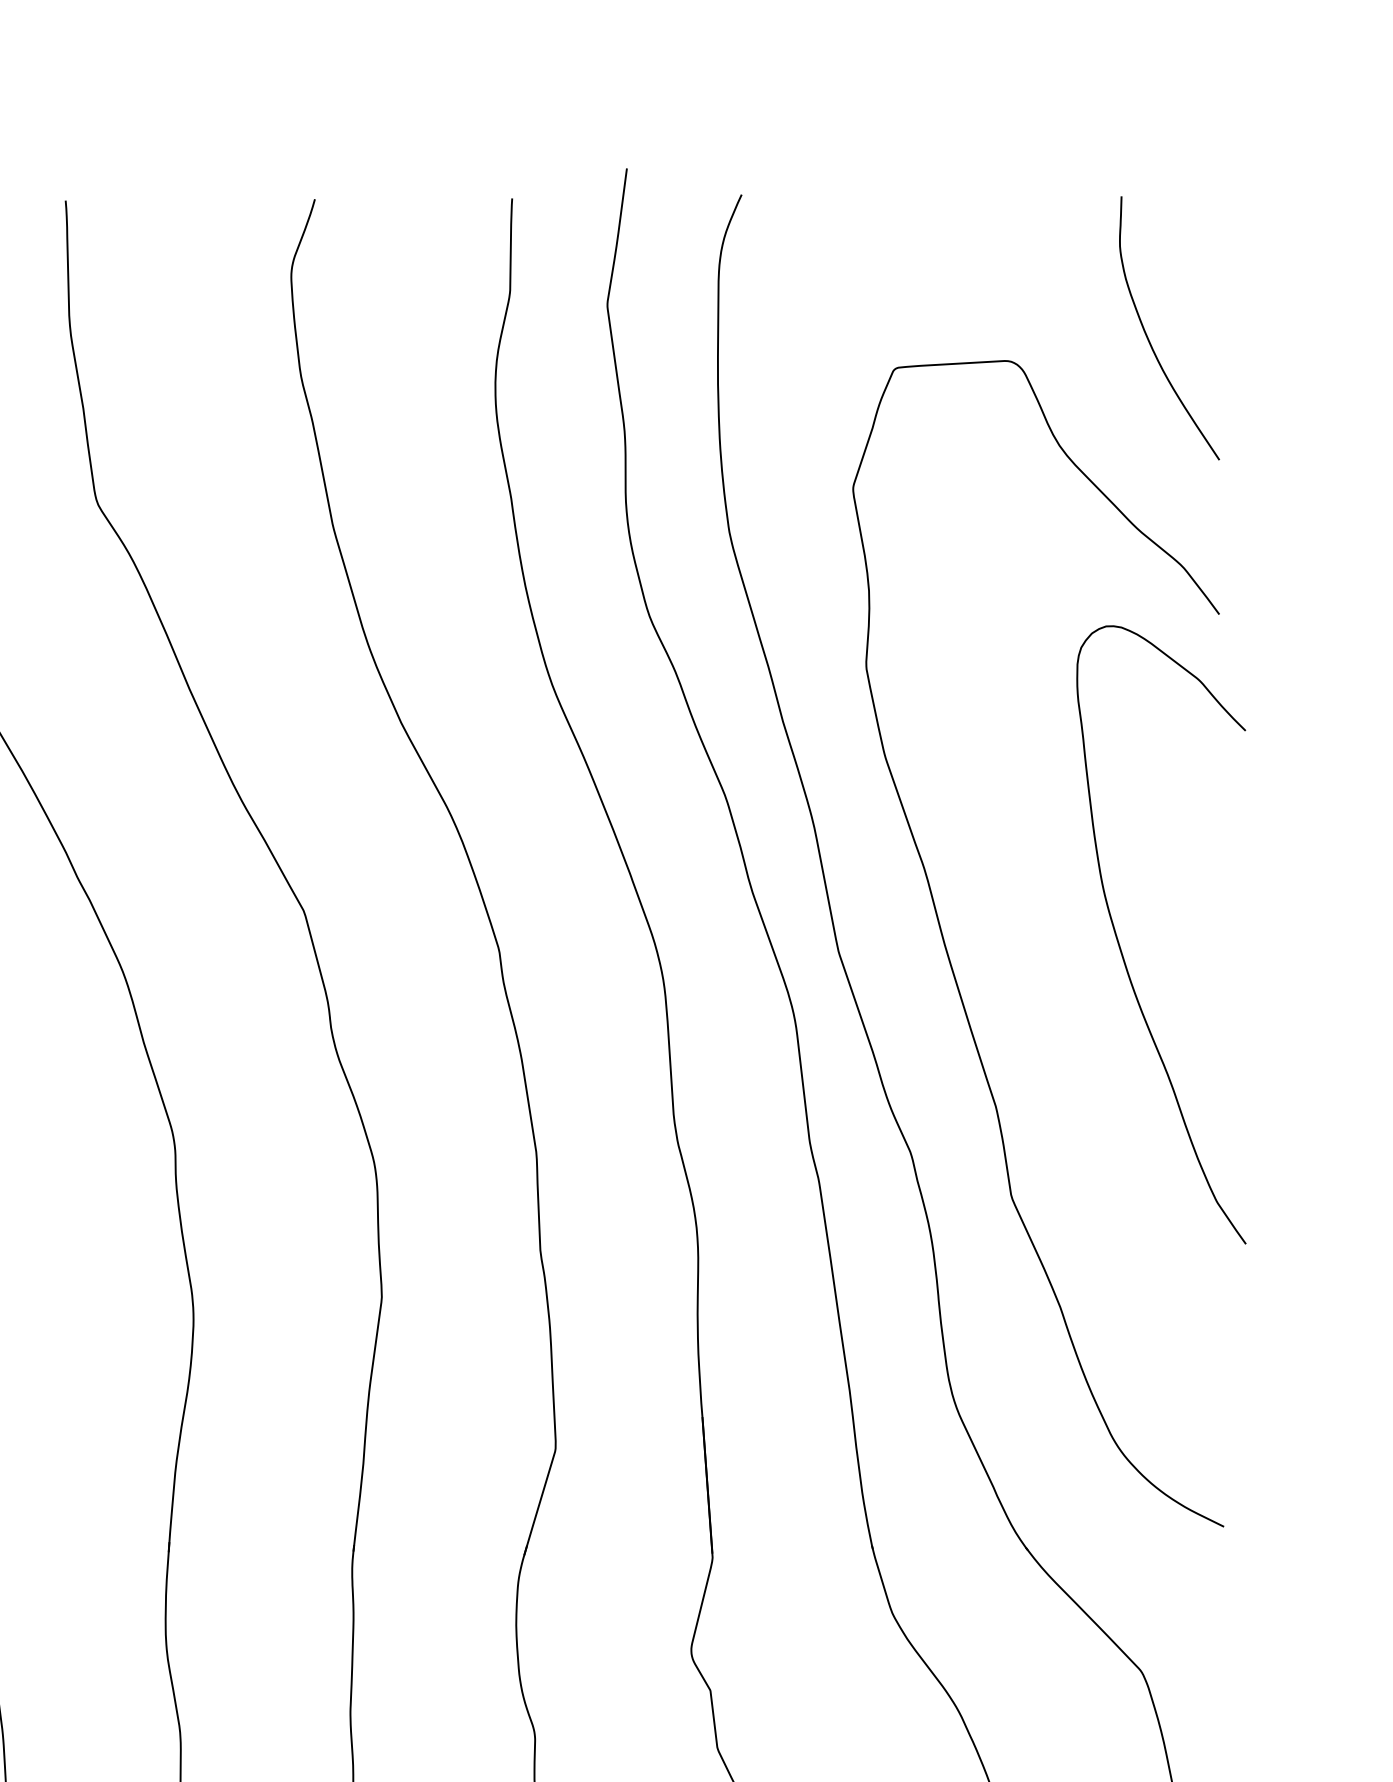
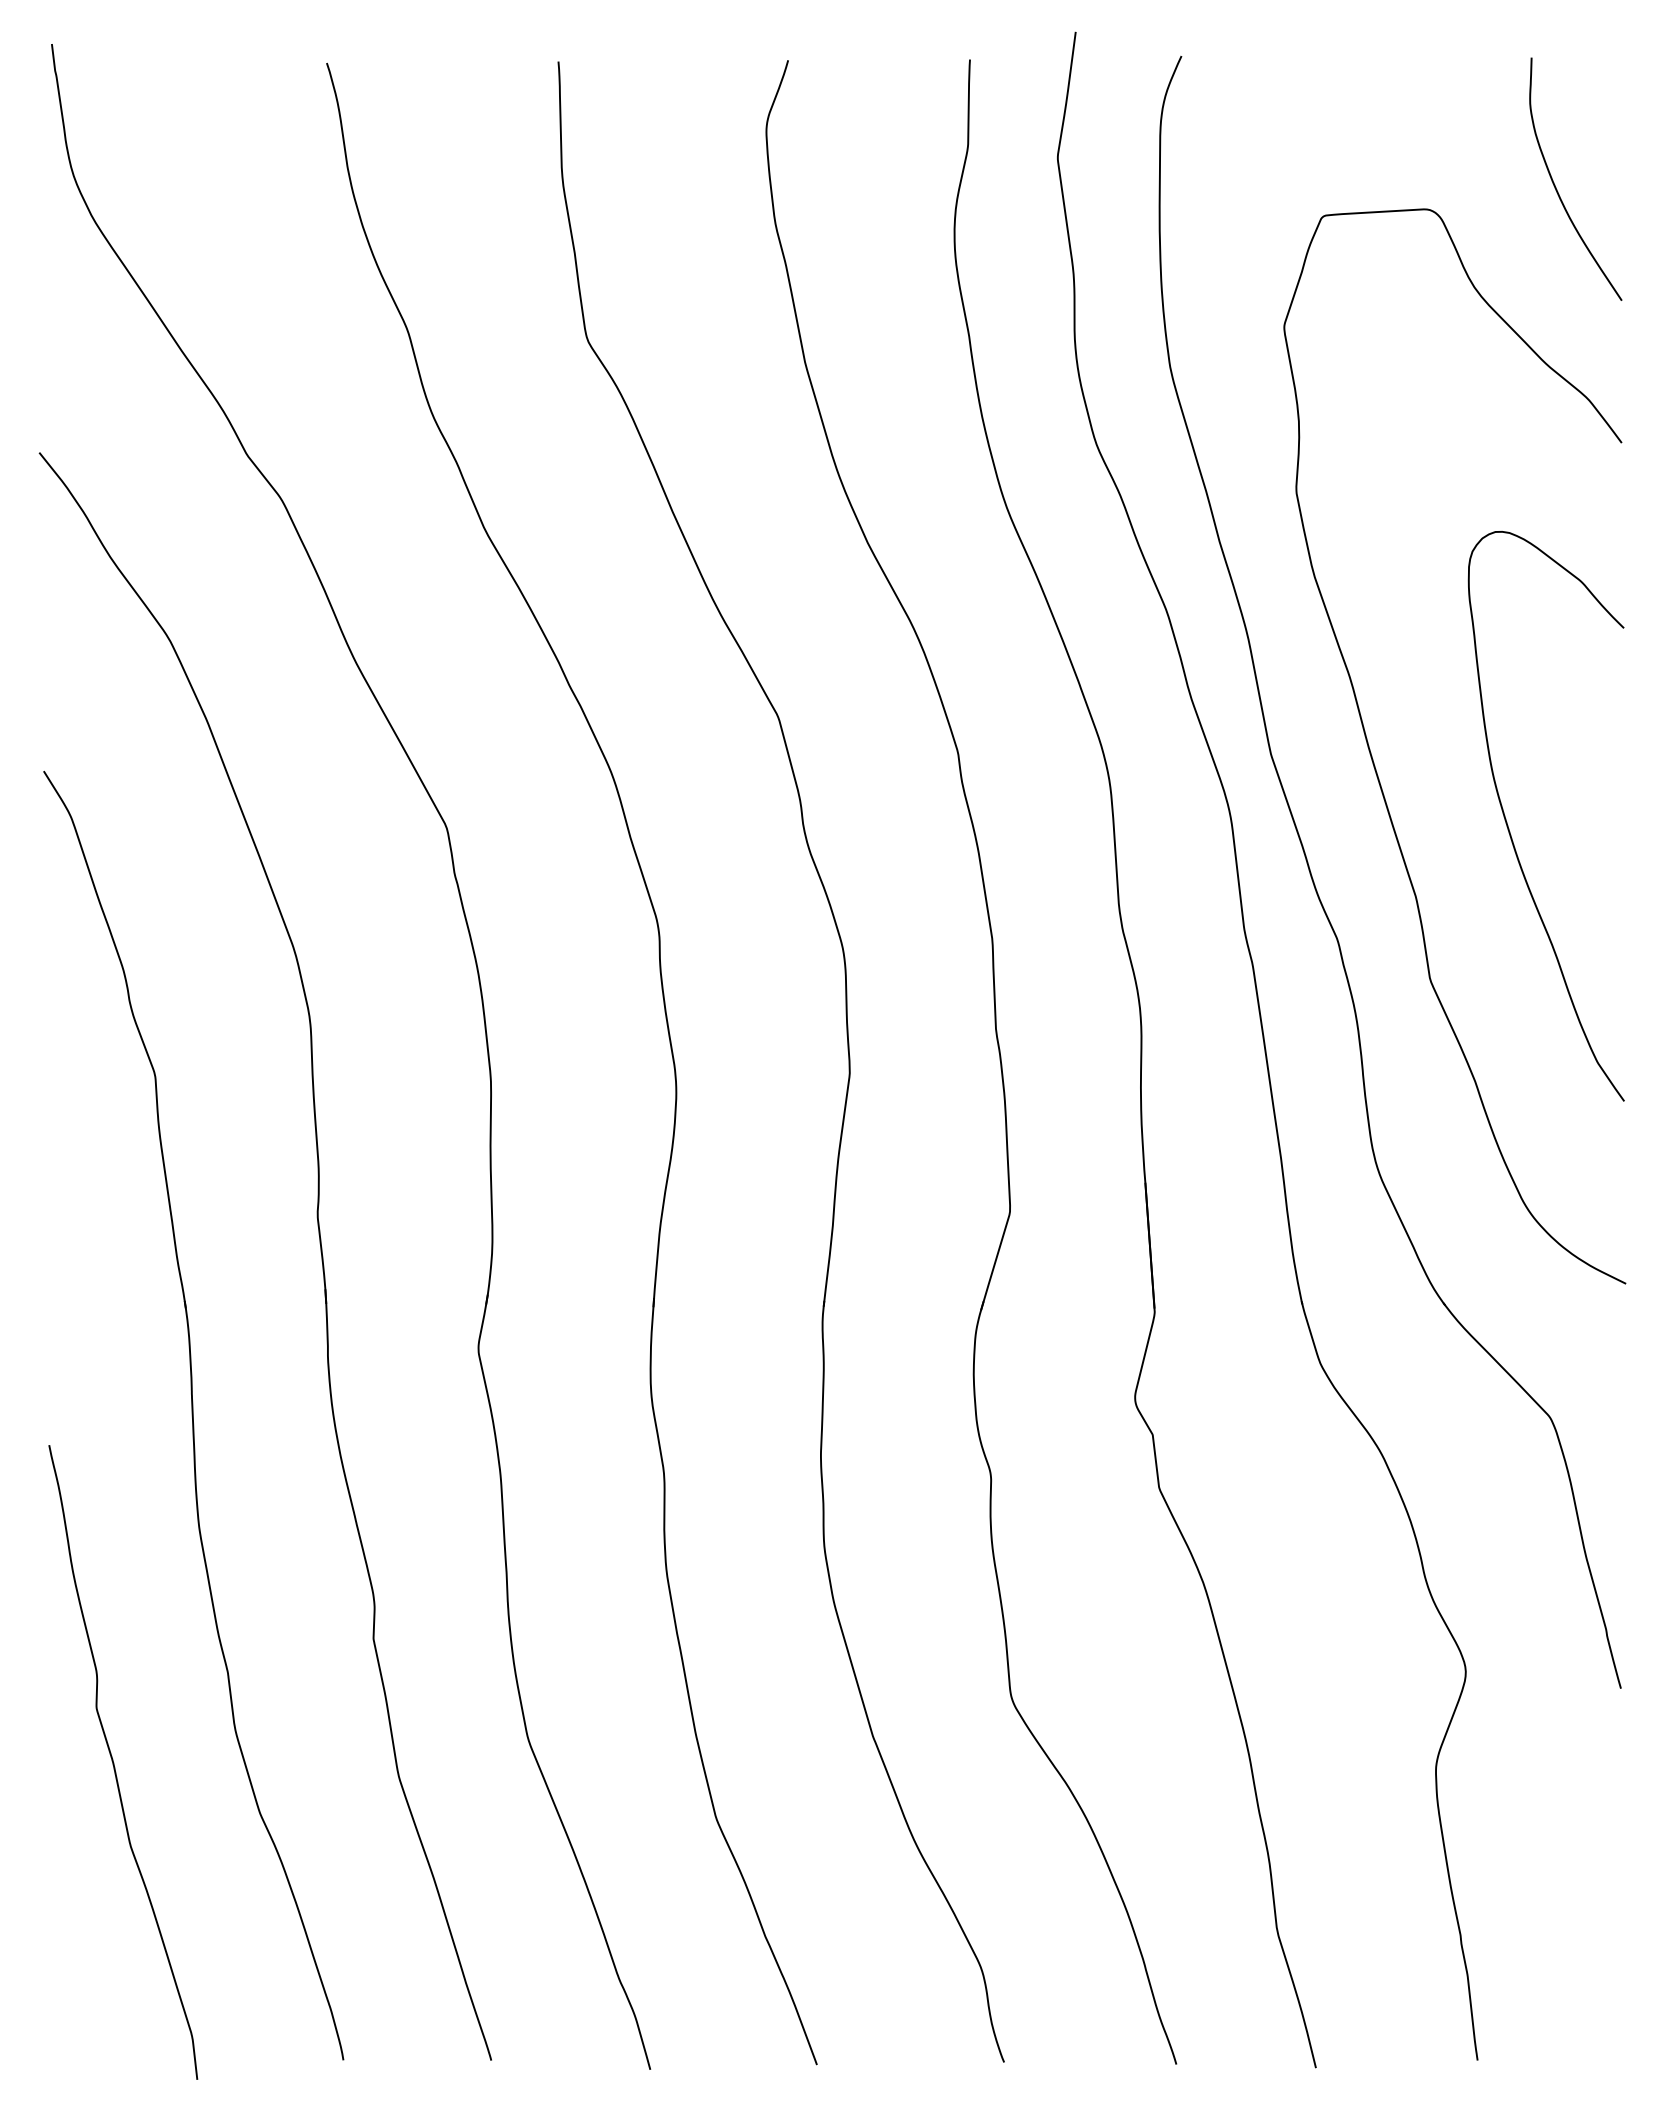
curve: (1121, 948) -> (1509, 828), moved

